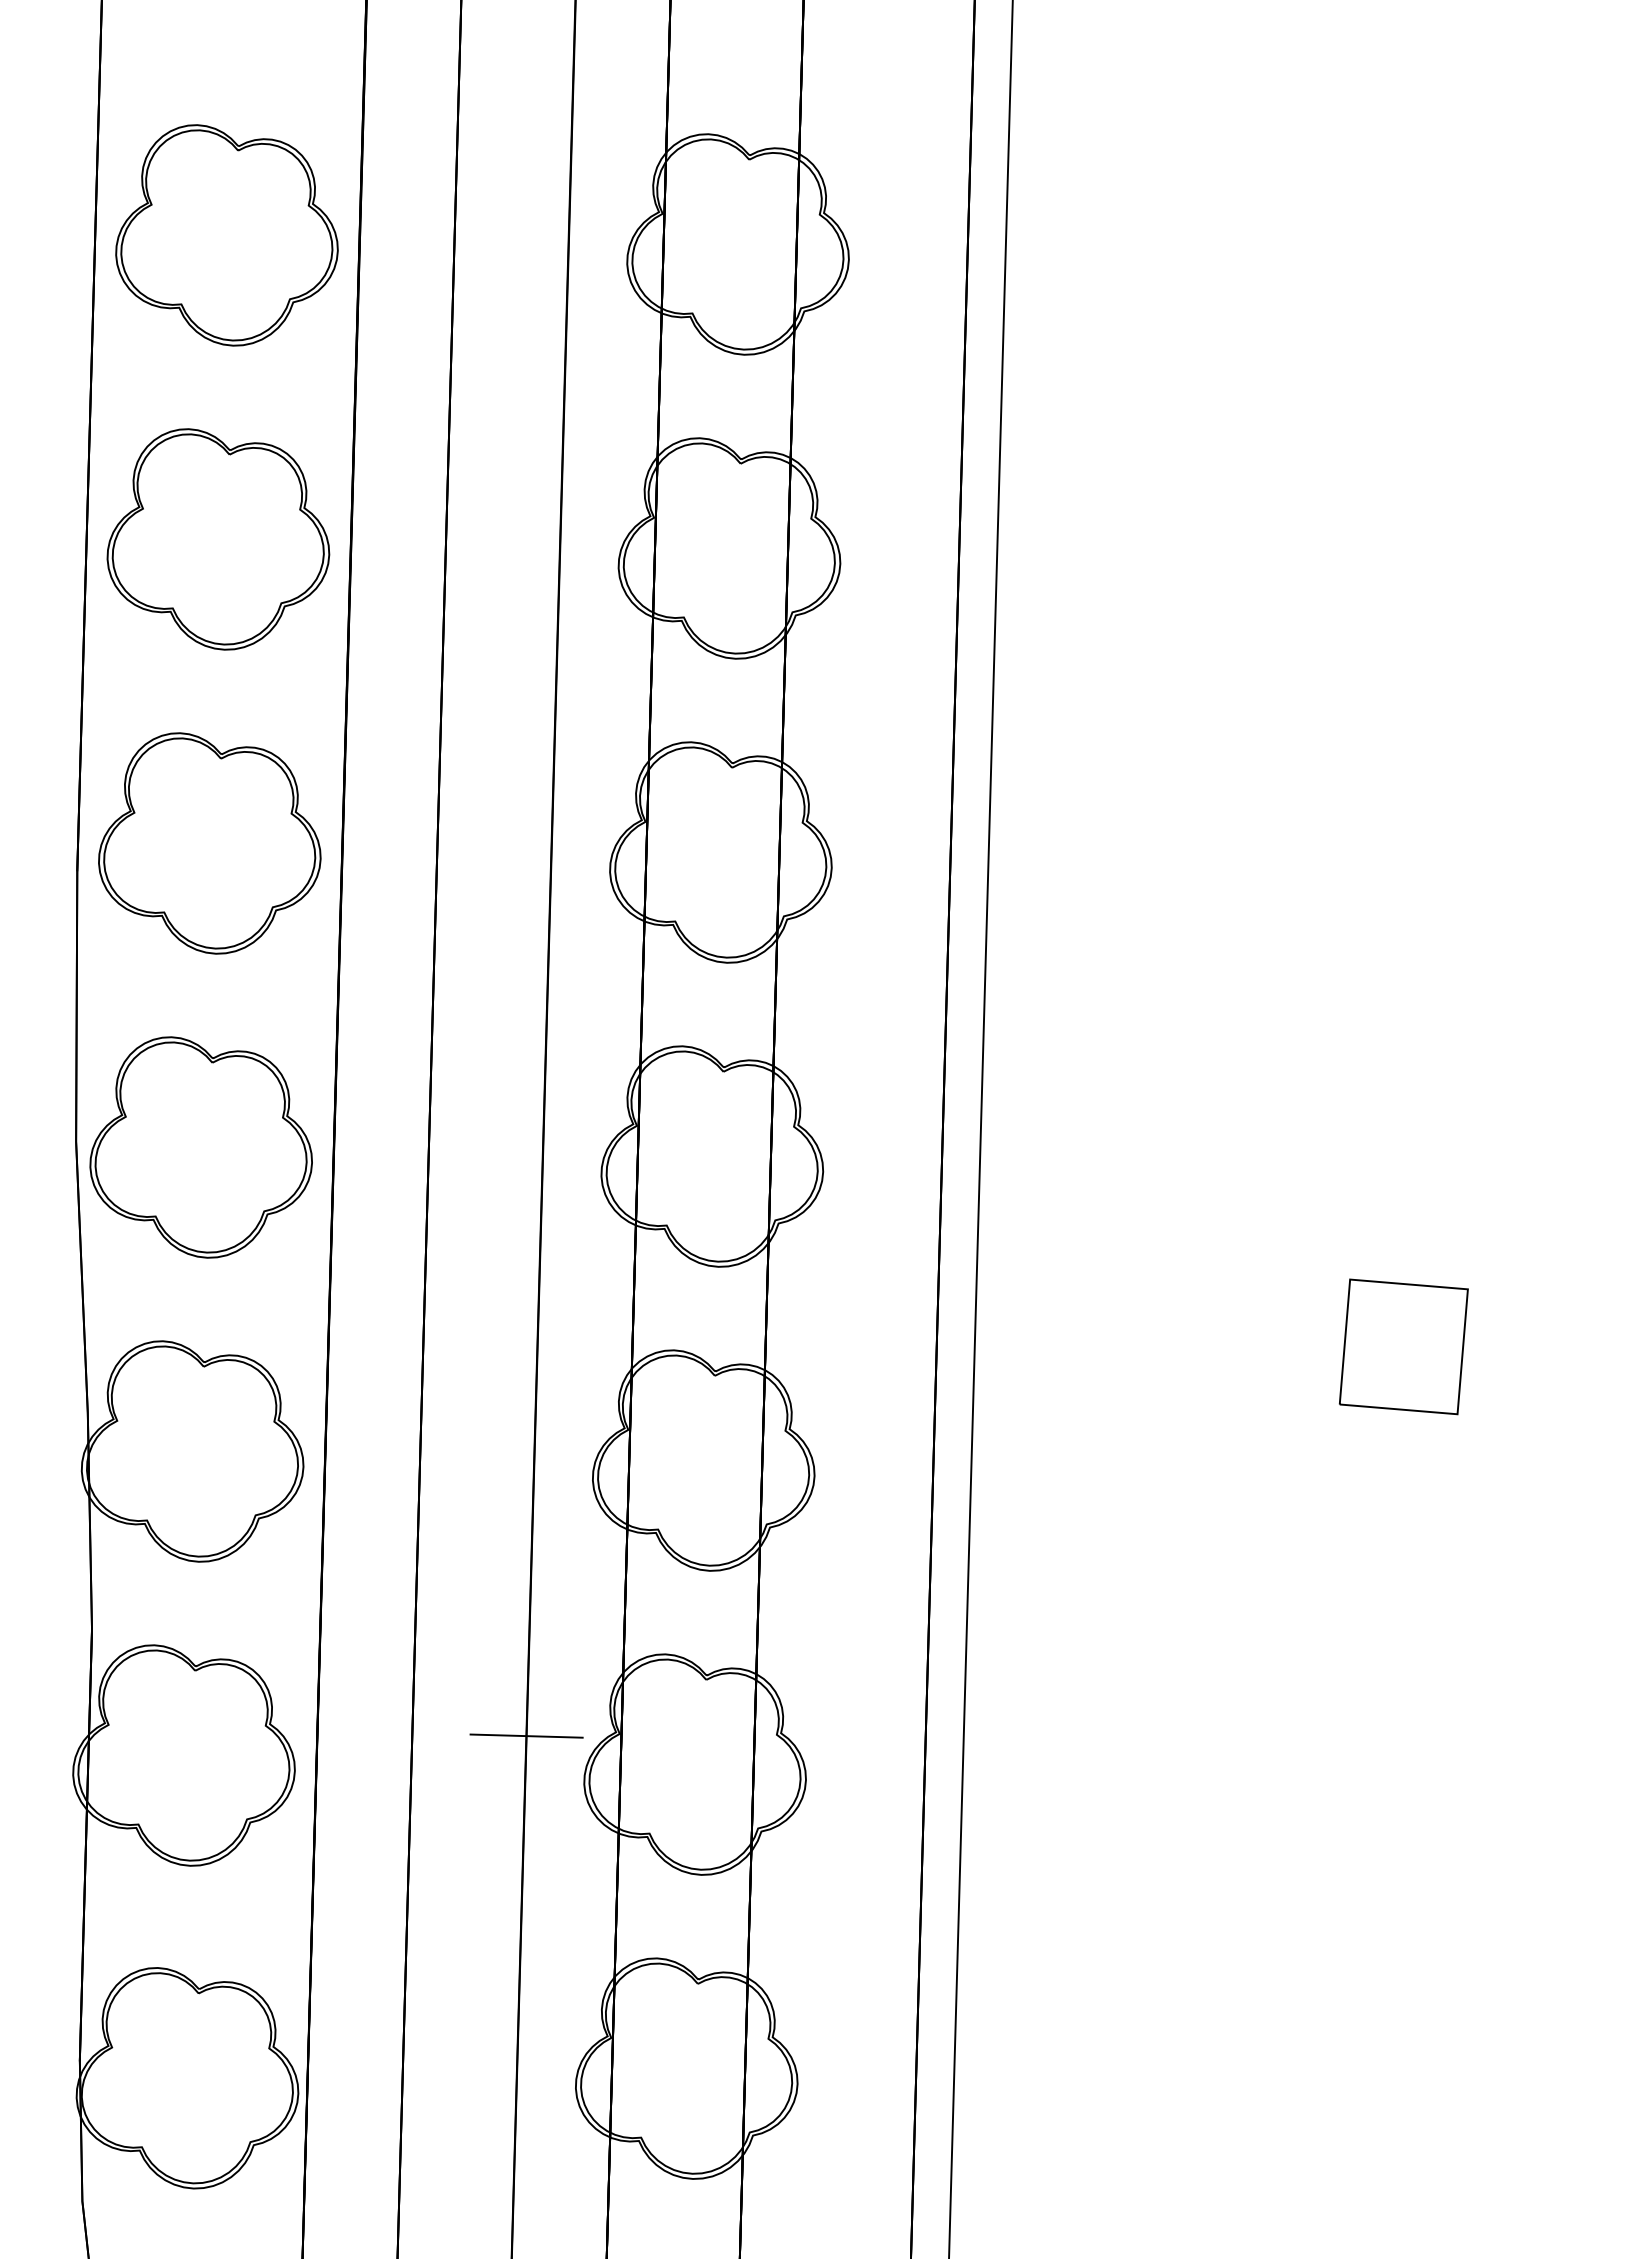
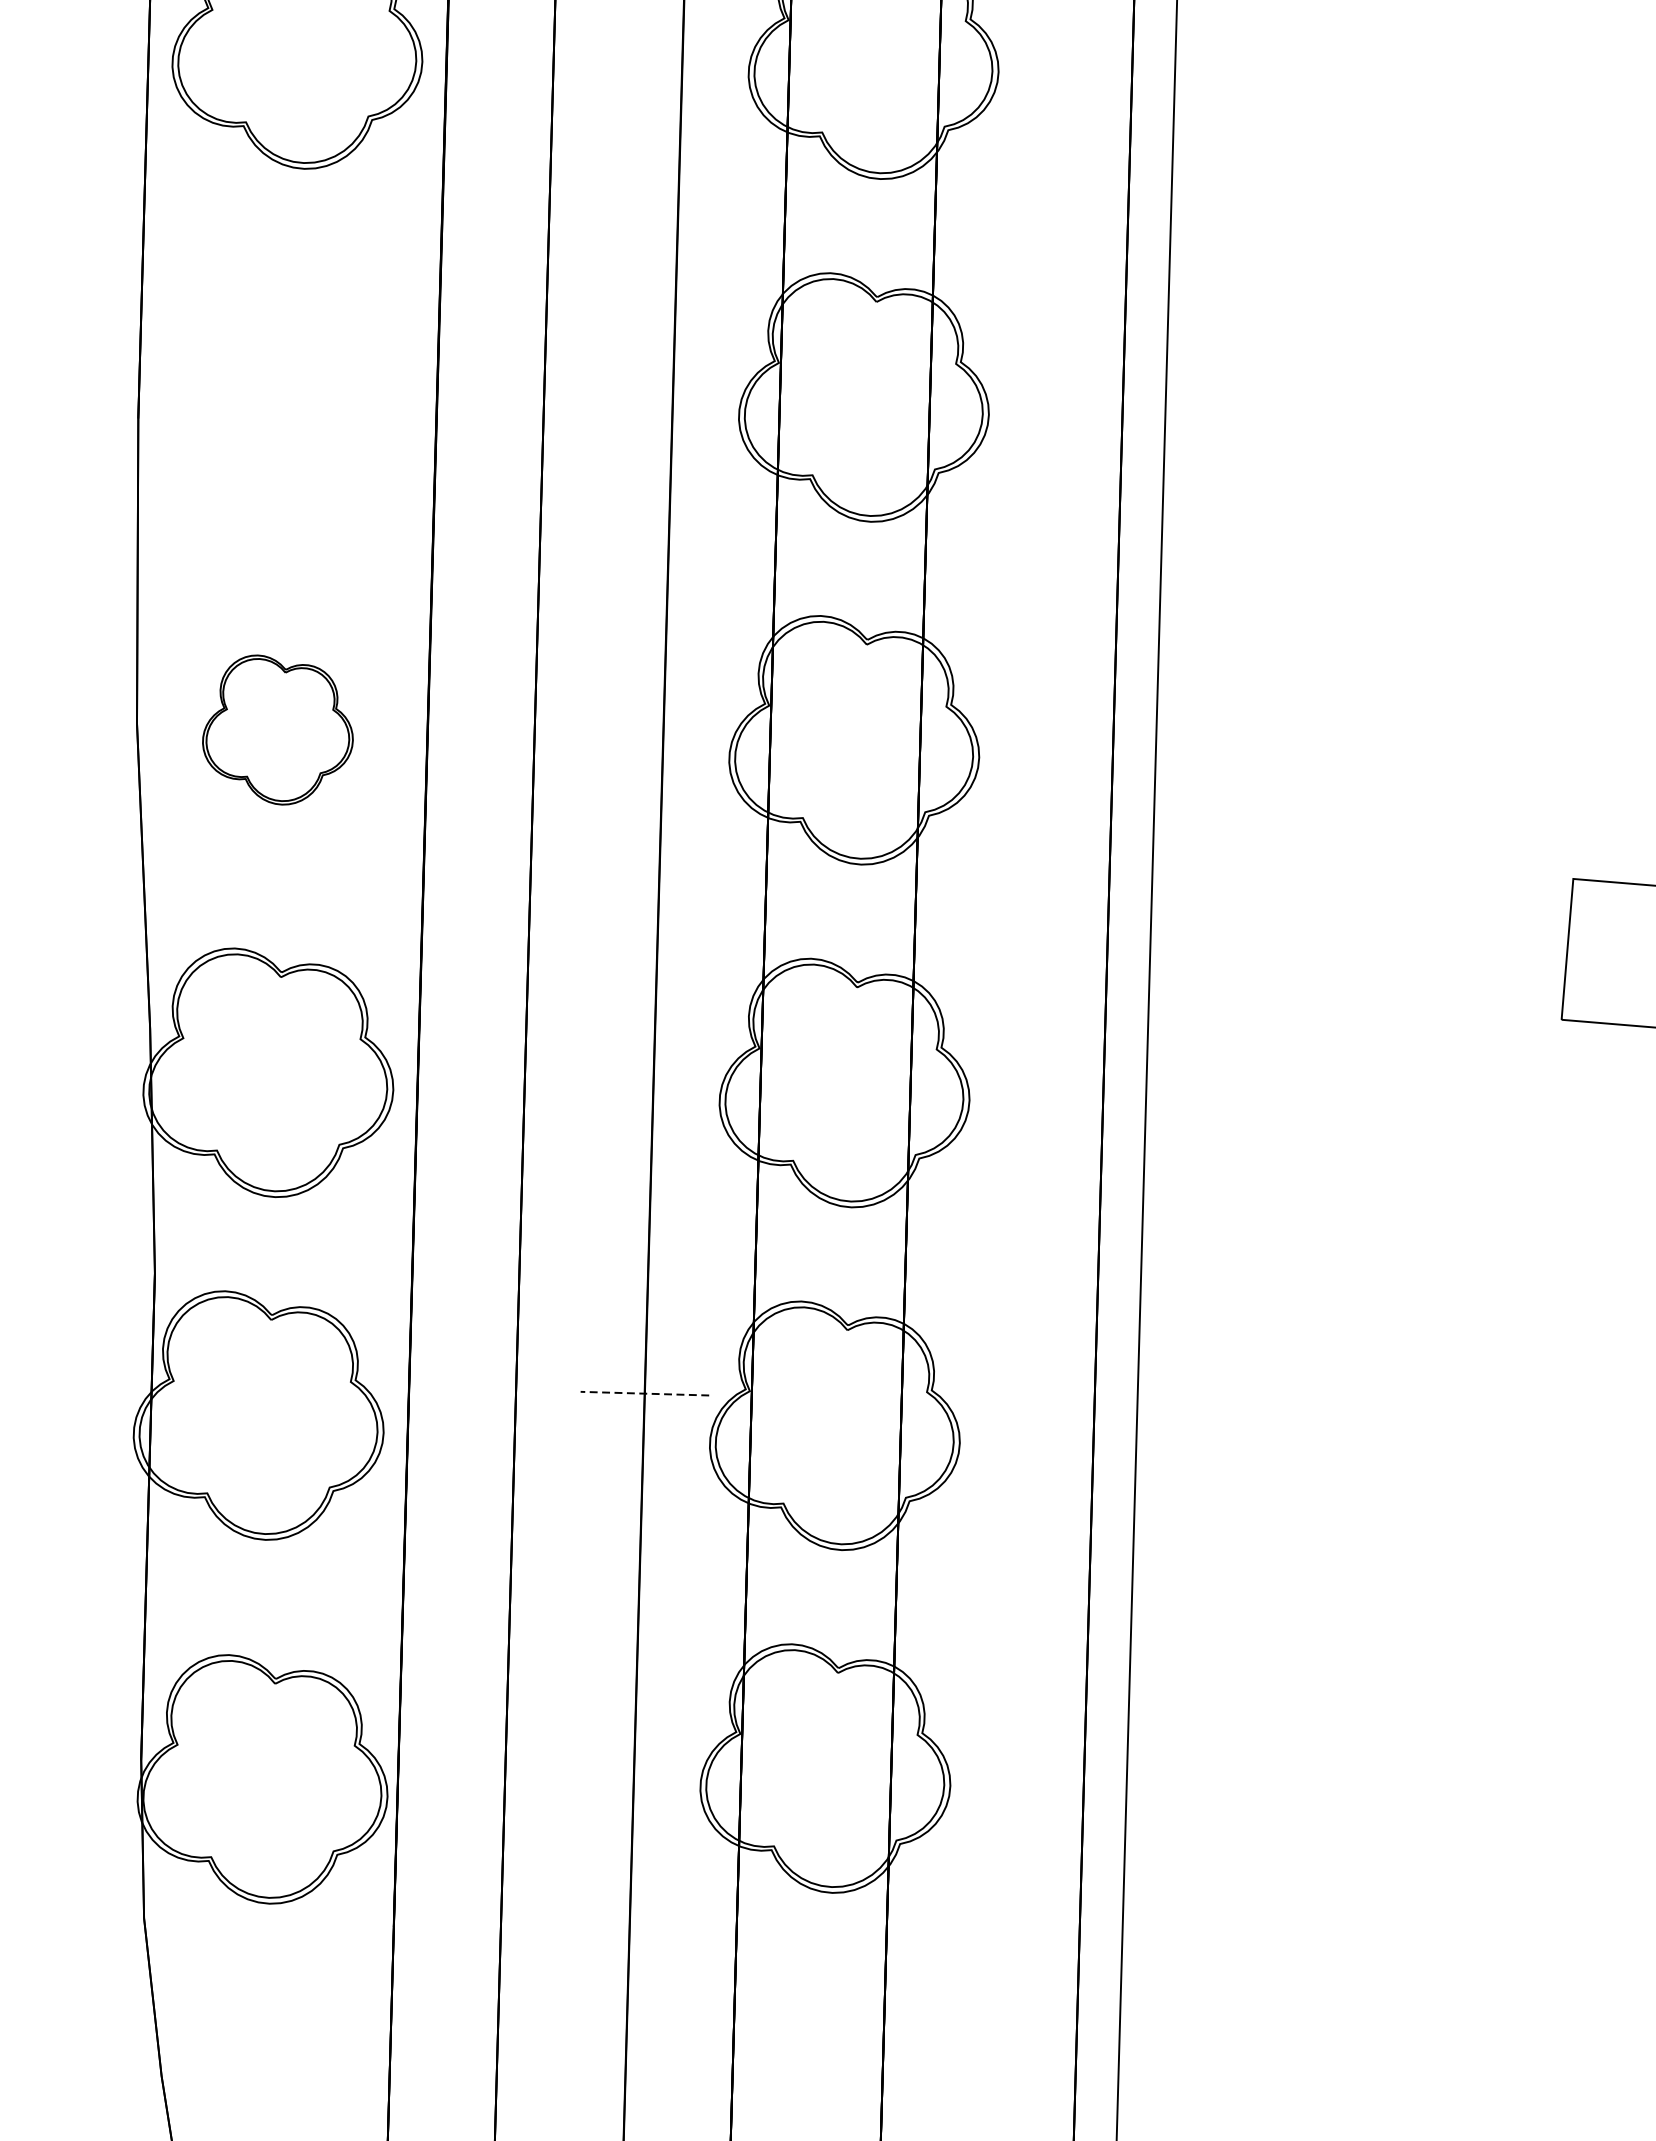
part: (209, 843) -> (287, 387), removed
part: (200, 1147) -> (277, 730), size x0.6
line: (526, 1736) -> (644, 1394), solid -> dashed

